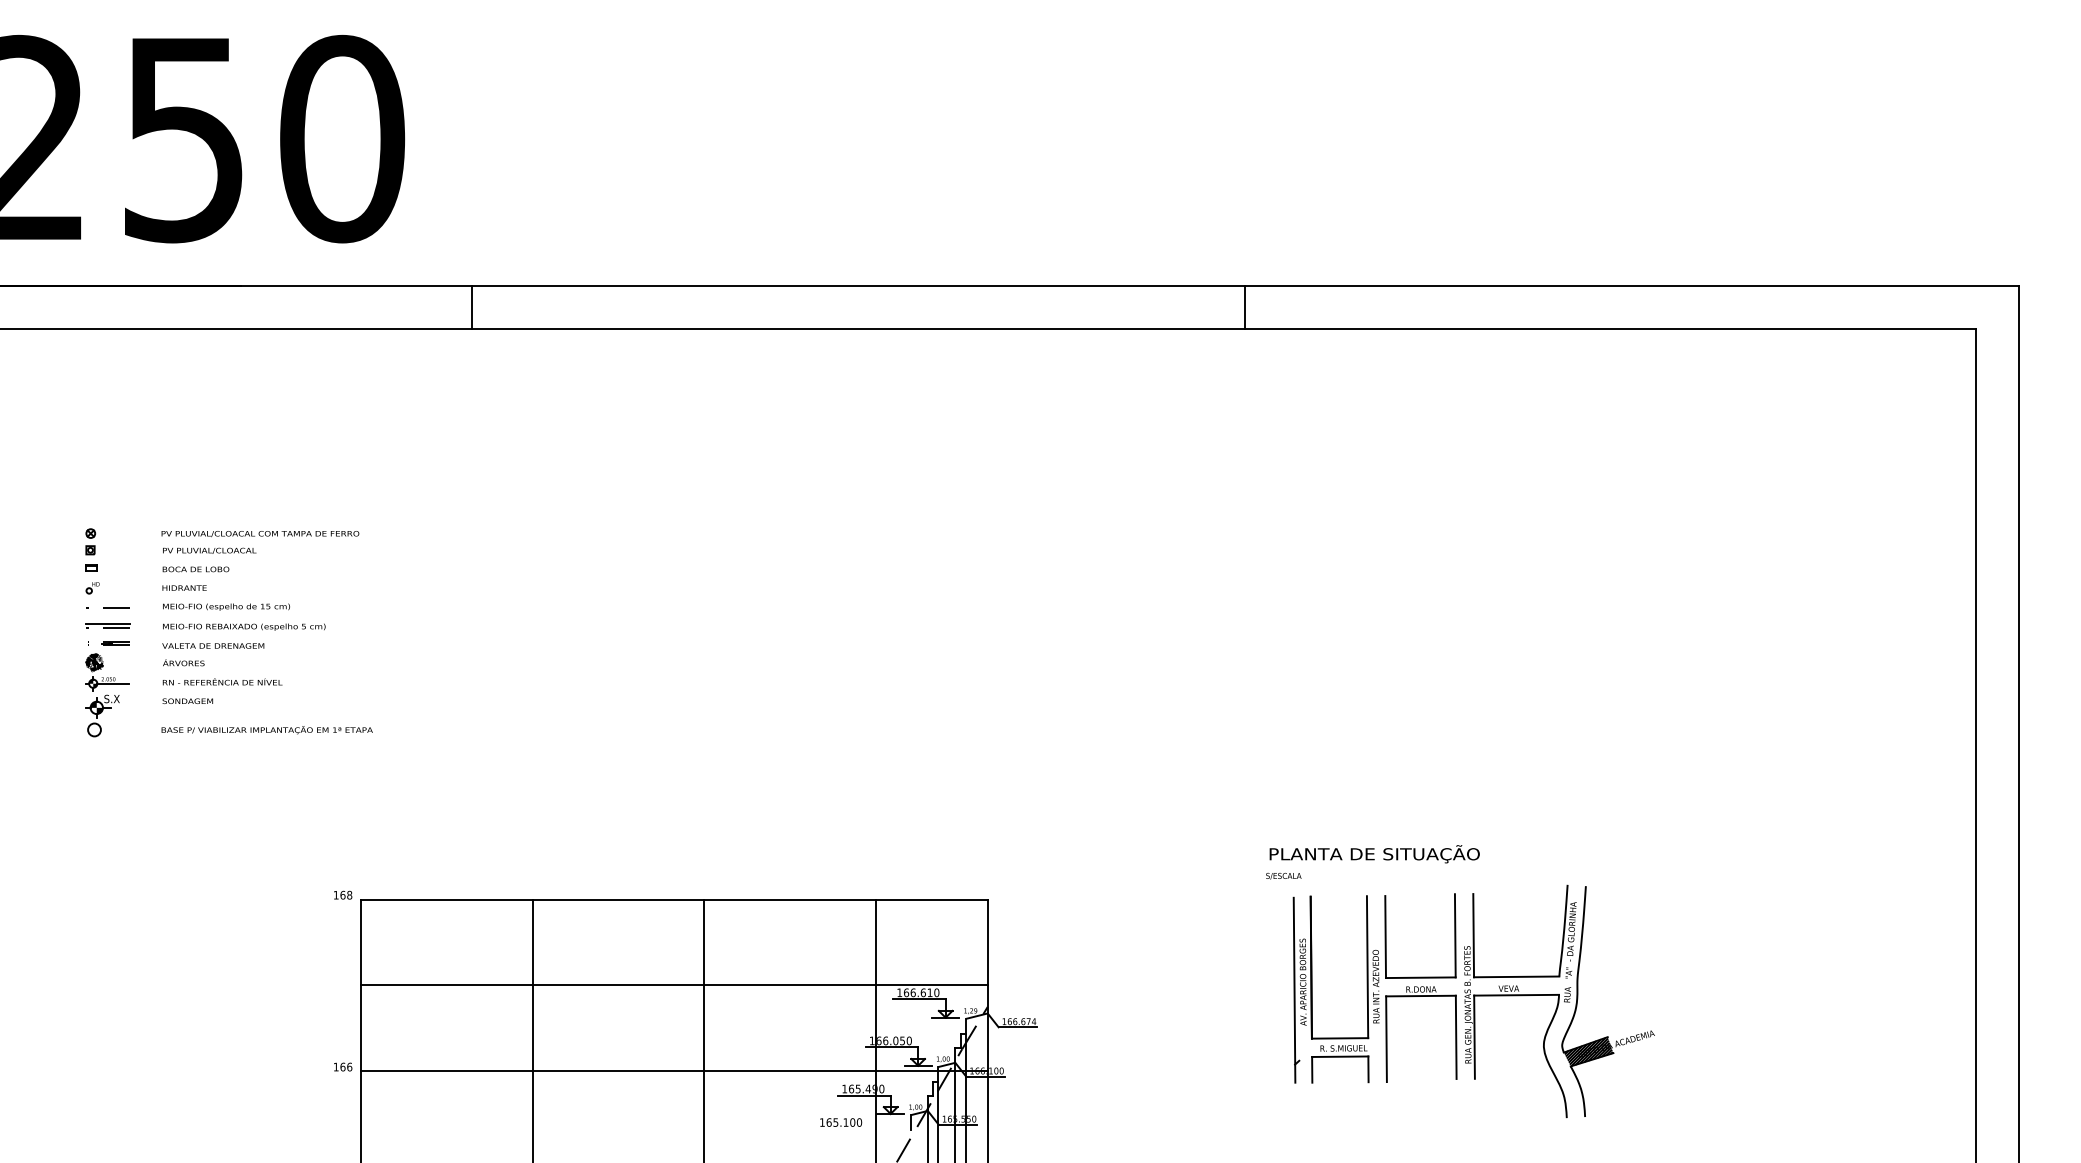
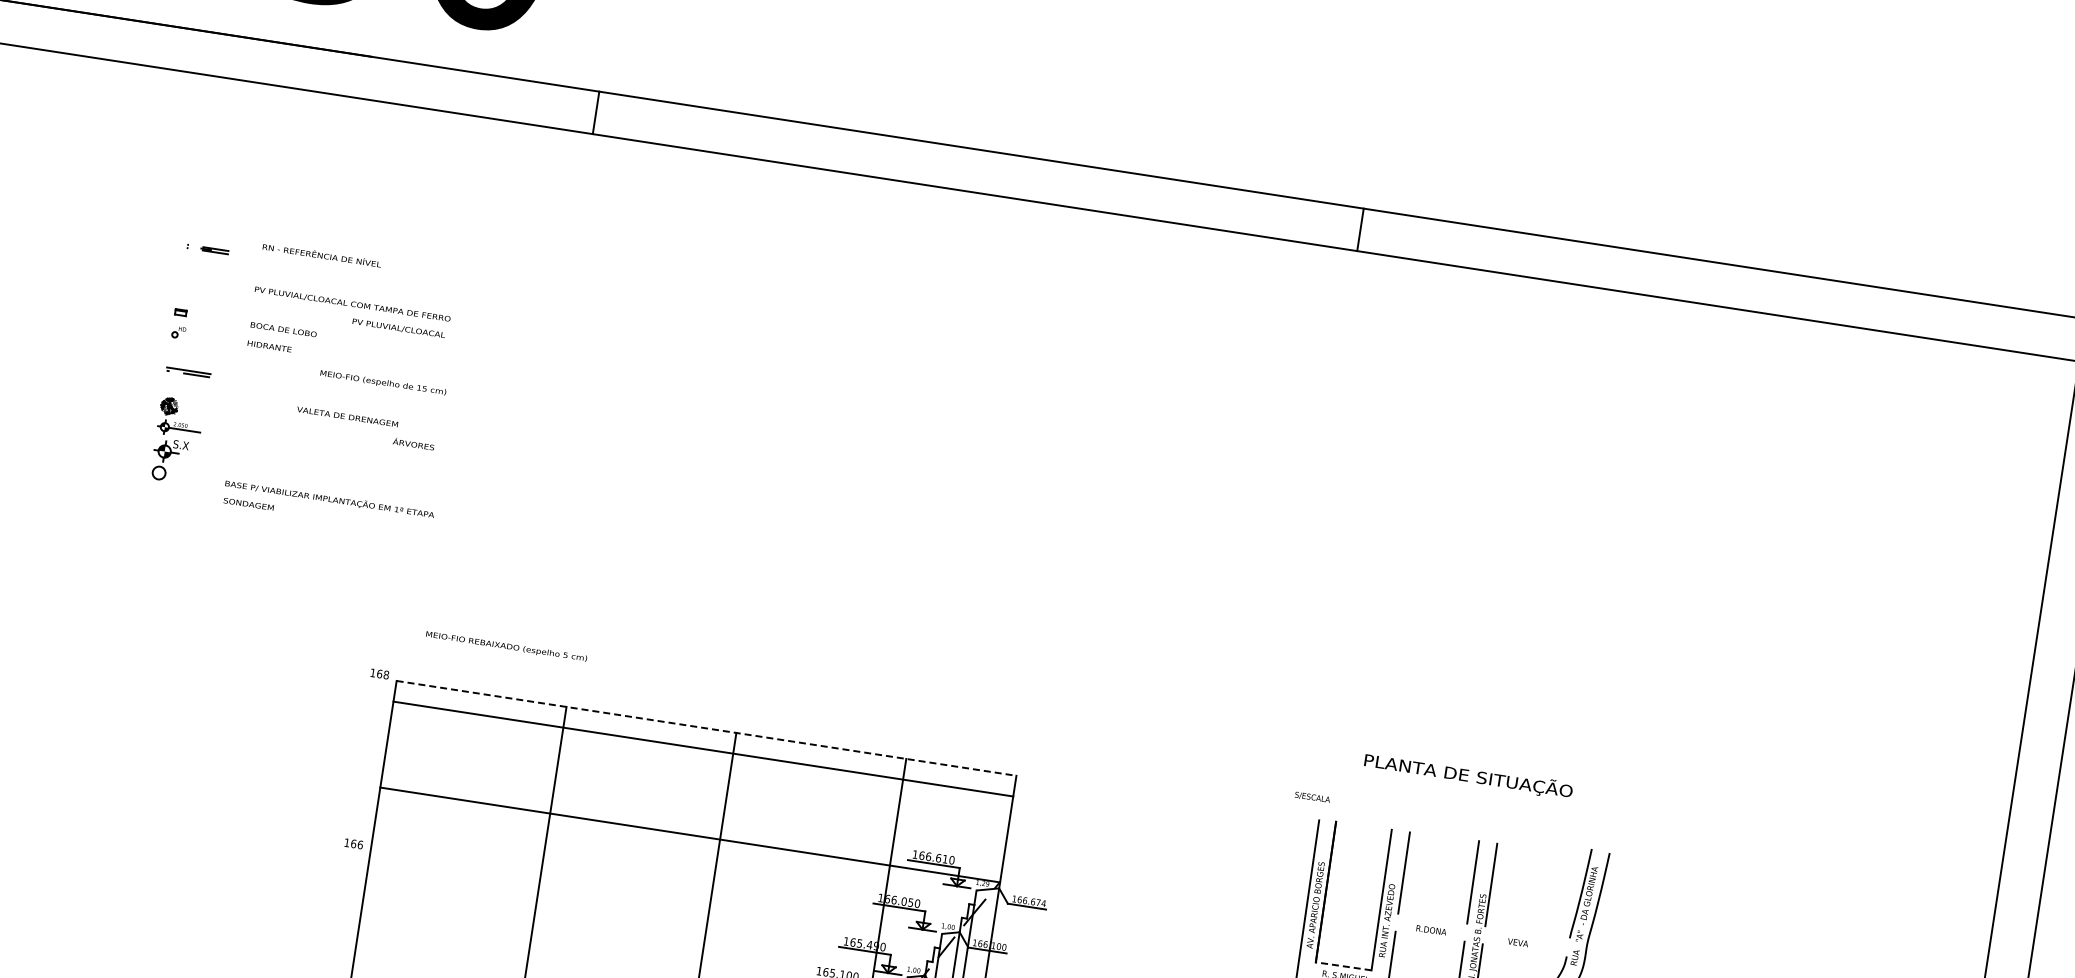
part: (90, 541) -> (183, 286), removed
text: (209, 550) -> (398, 328), moved
text: (226, 606) -> (383, 382), moved
line: (107, 607) -> (190, 353), removed
text: (244, 626) -> (506, 646), moved
part: (108, 643) -> (207, 249), moved
text: (213, 645) -> (347, 416), moved
text: (183, 662) -> (413, 443), moved
text: (222, 681) -> (322, 254), moved
text: (187, 700) -> (248, 503), moved
text: (1374, 854) -> (1468, 776), moved
line: (674, 899) -> (706, 728), solid -> dashed
line: (1516, 976) -> (1527, 931), removed
line: (1420, 977) -> (1432, 918), removed
line: (673, 985) -> (702, 748), moved
line: (1516, 994) -> (1524, 949), removed
line: (1420, 995) -> (1429, 936), removed
line: (1339, 1038) -> (1343, 966), solid -> dashed
line: (673, 1071) -> (689, 834), moved

